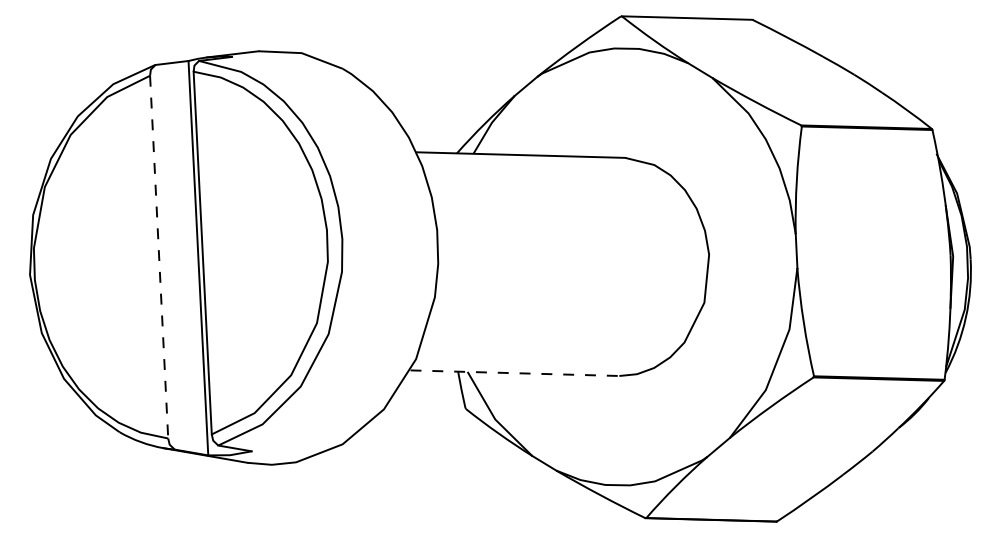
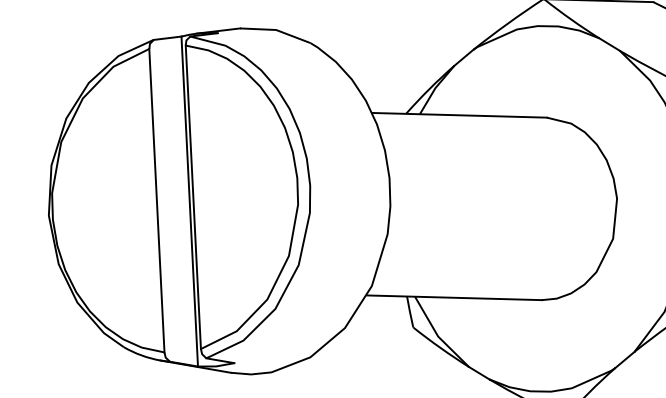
line: (159, 257) -> (157, 200), dashed -> solid
line: (515, 373) -> (455, 298), dashed -> solid

